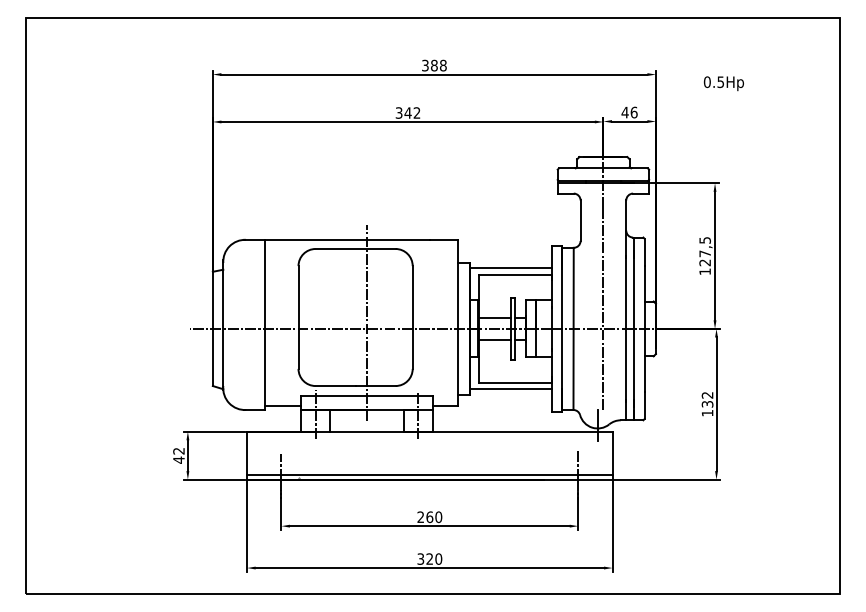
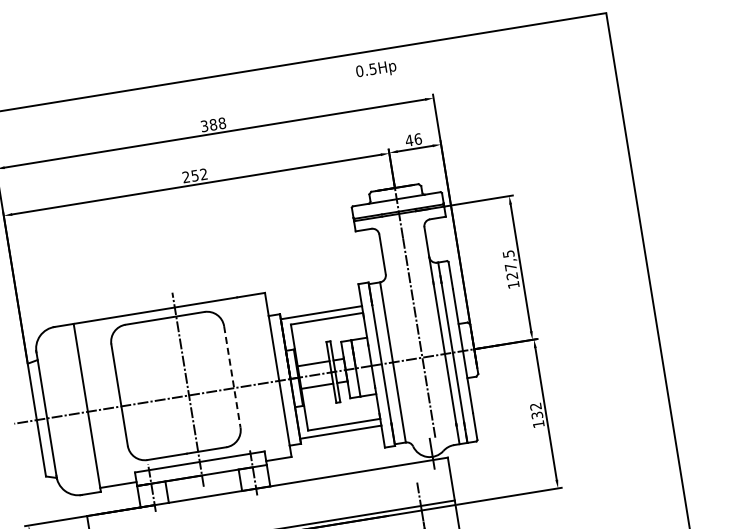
text: (723, 83) -> (375, 69), moved
text: (403, 112) -> (190, 175), 342 -> 252
line: (412, 318) -> (232, 377), solid -> dashed

